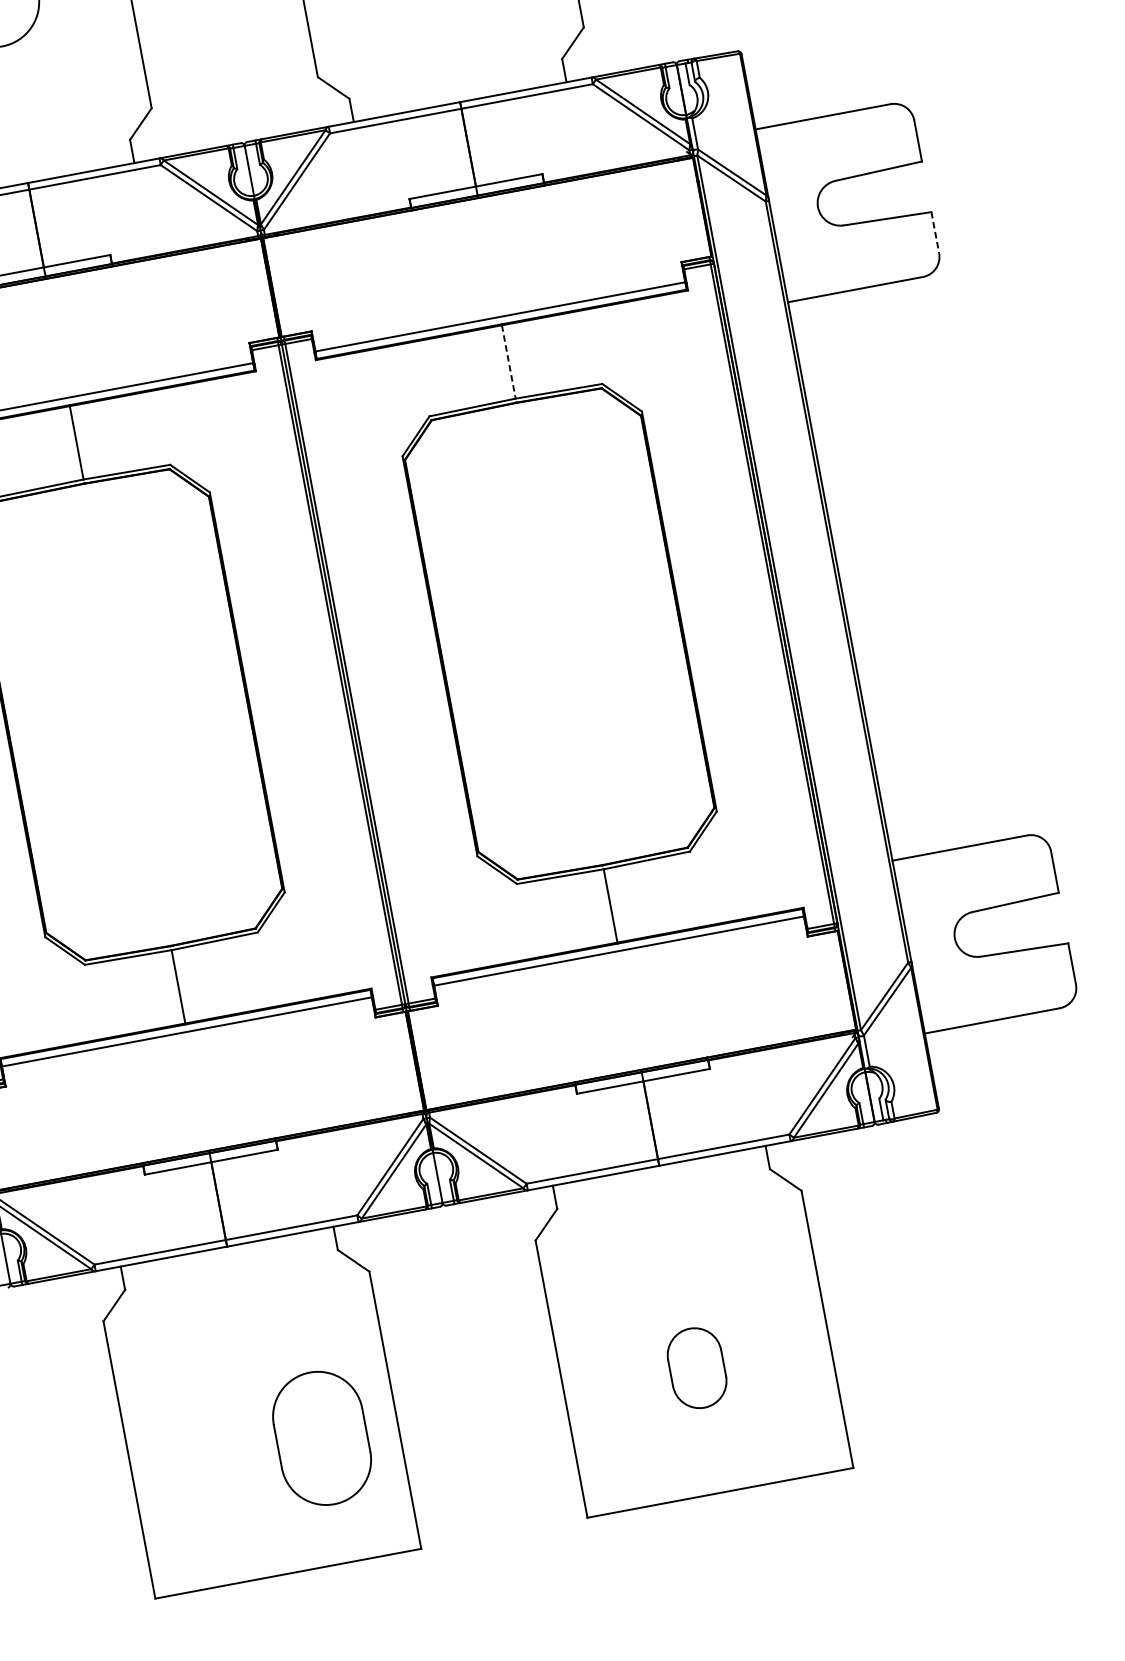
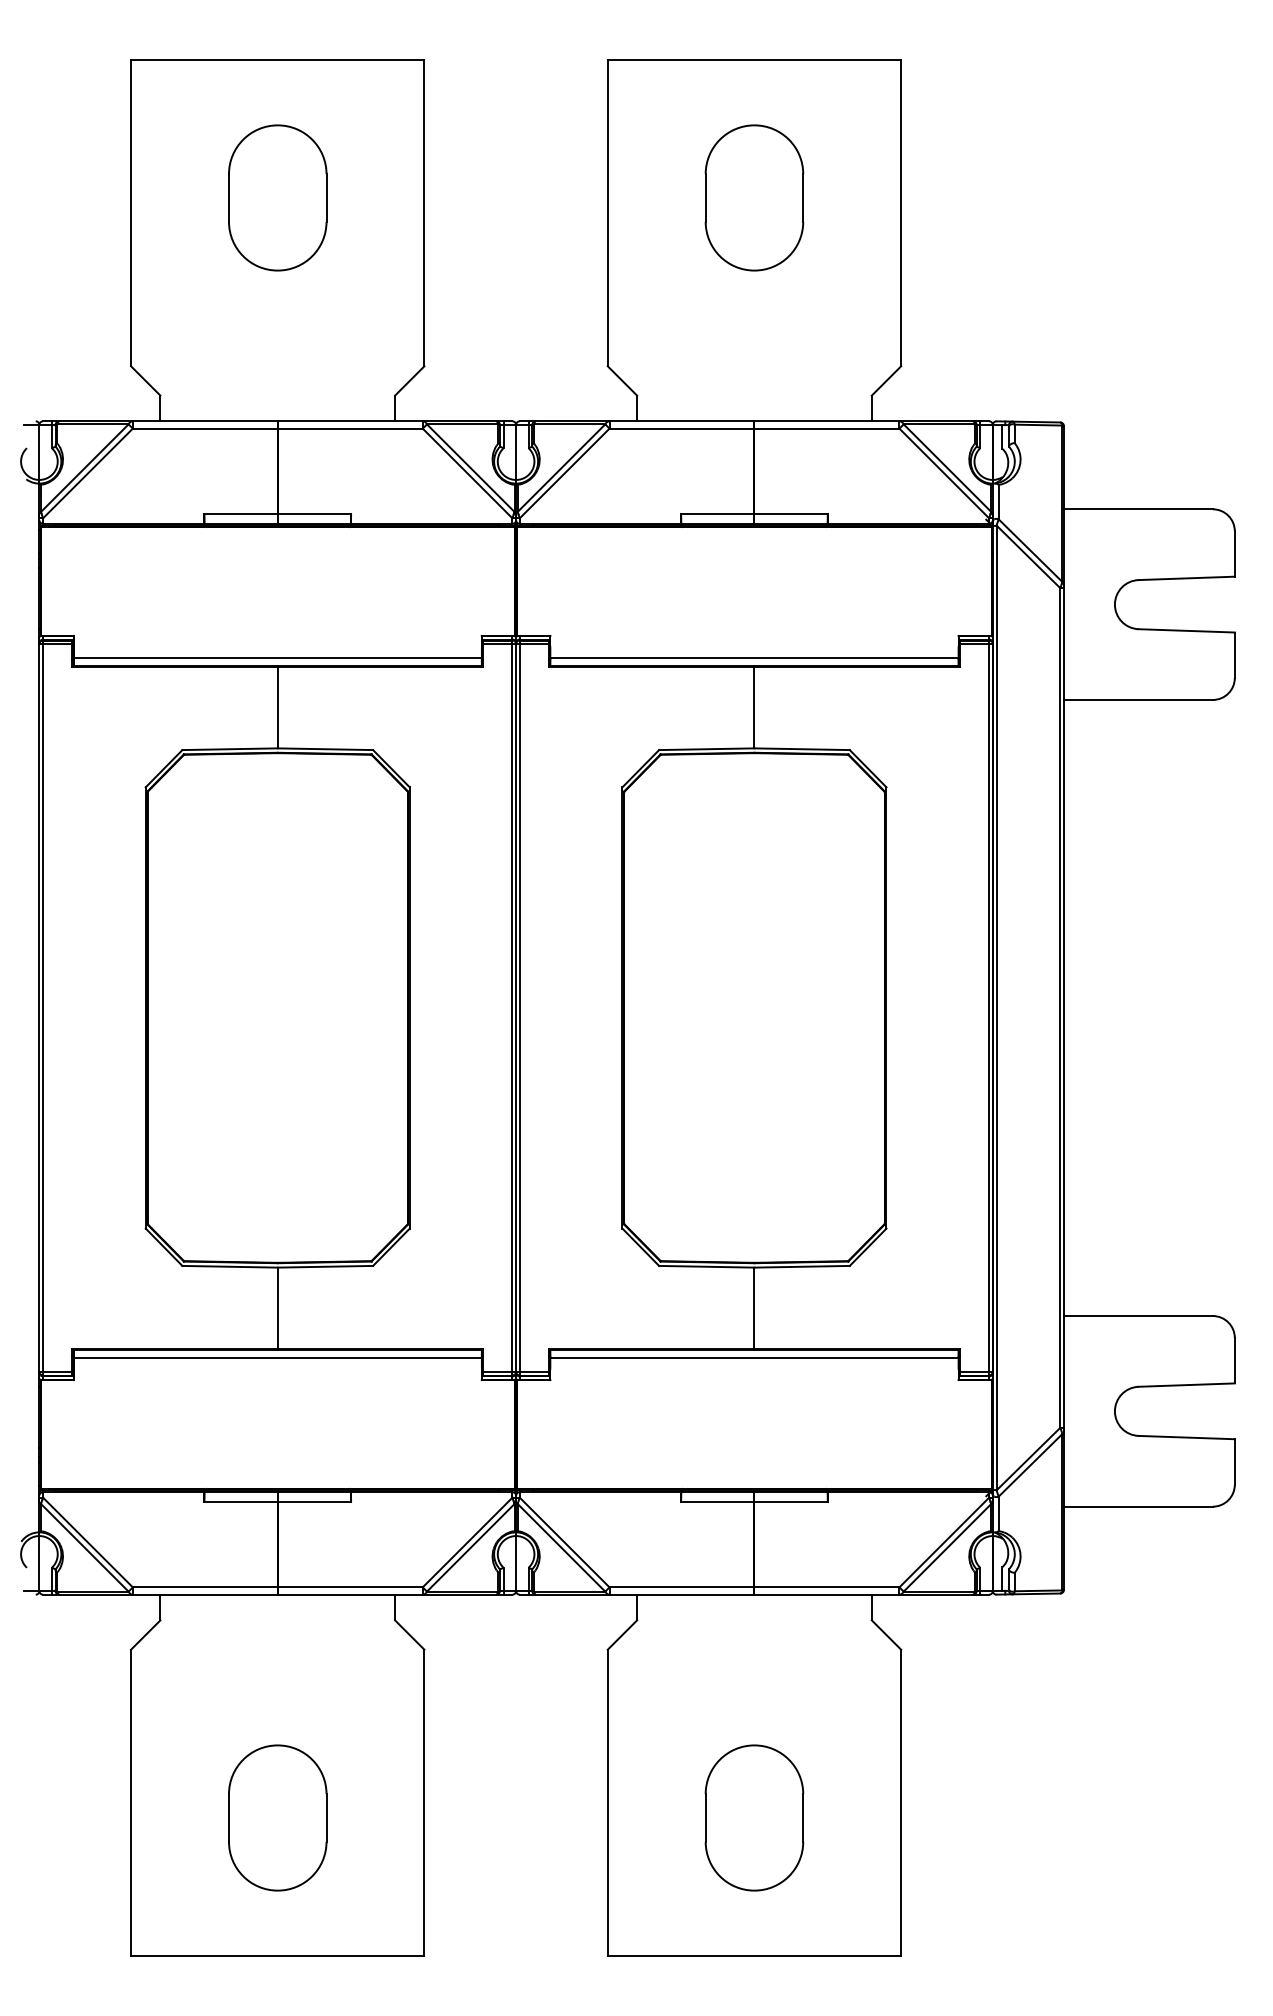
line: (935, 233) -> (1234, 655), dashed -> solid
line: (508, 362) -> (754, 708), dashed -> solid
part: (697, 1367) -> (754, 1817), size x1.67
part: (321, 1437) -> (277, 1817), moved

